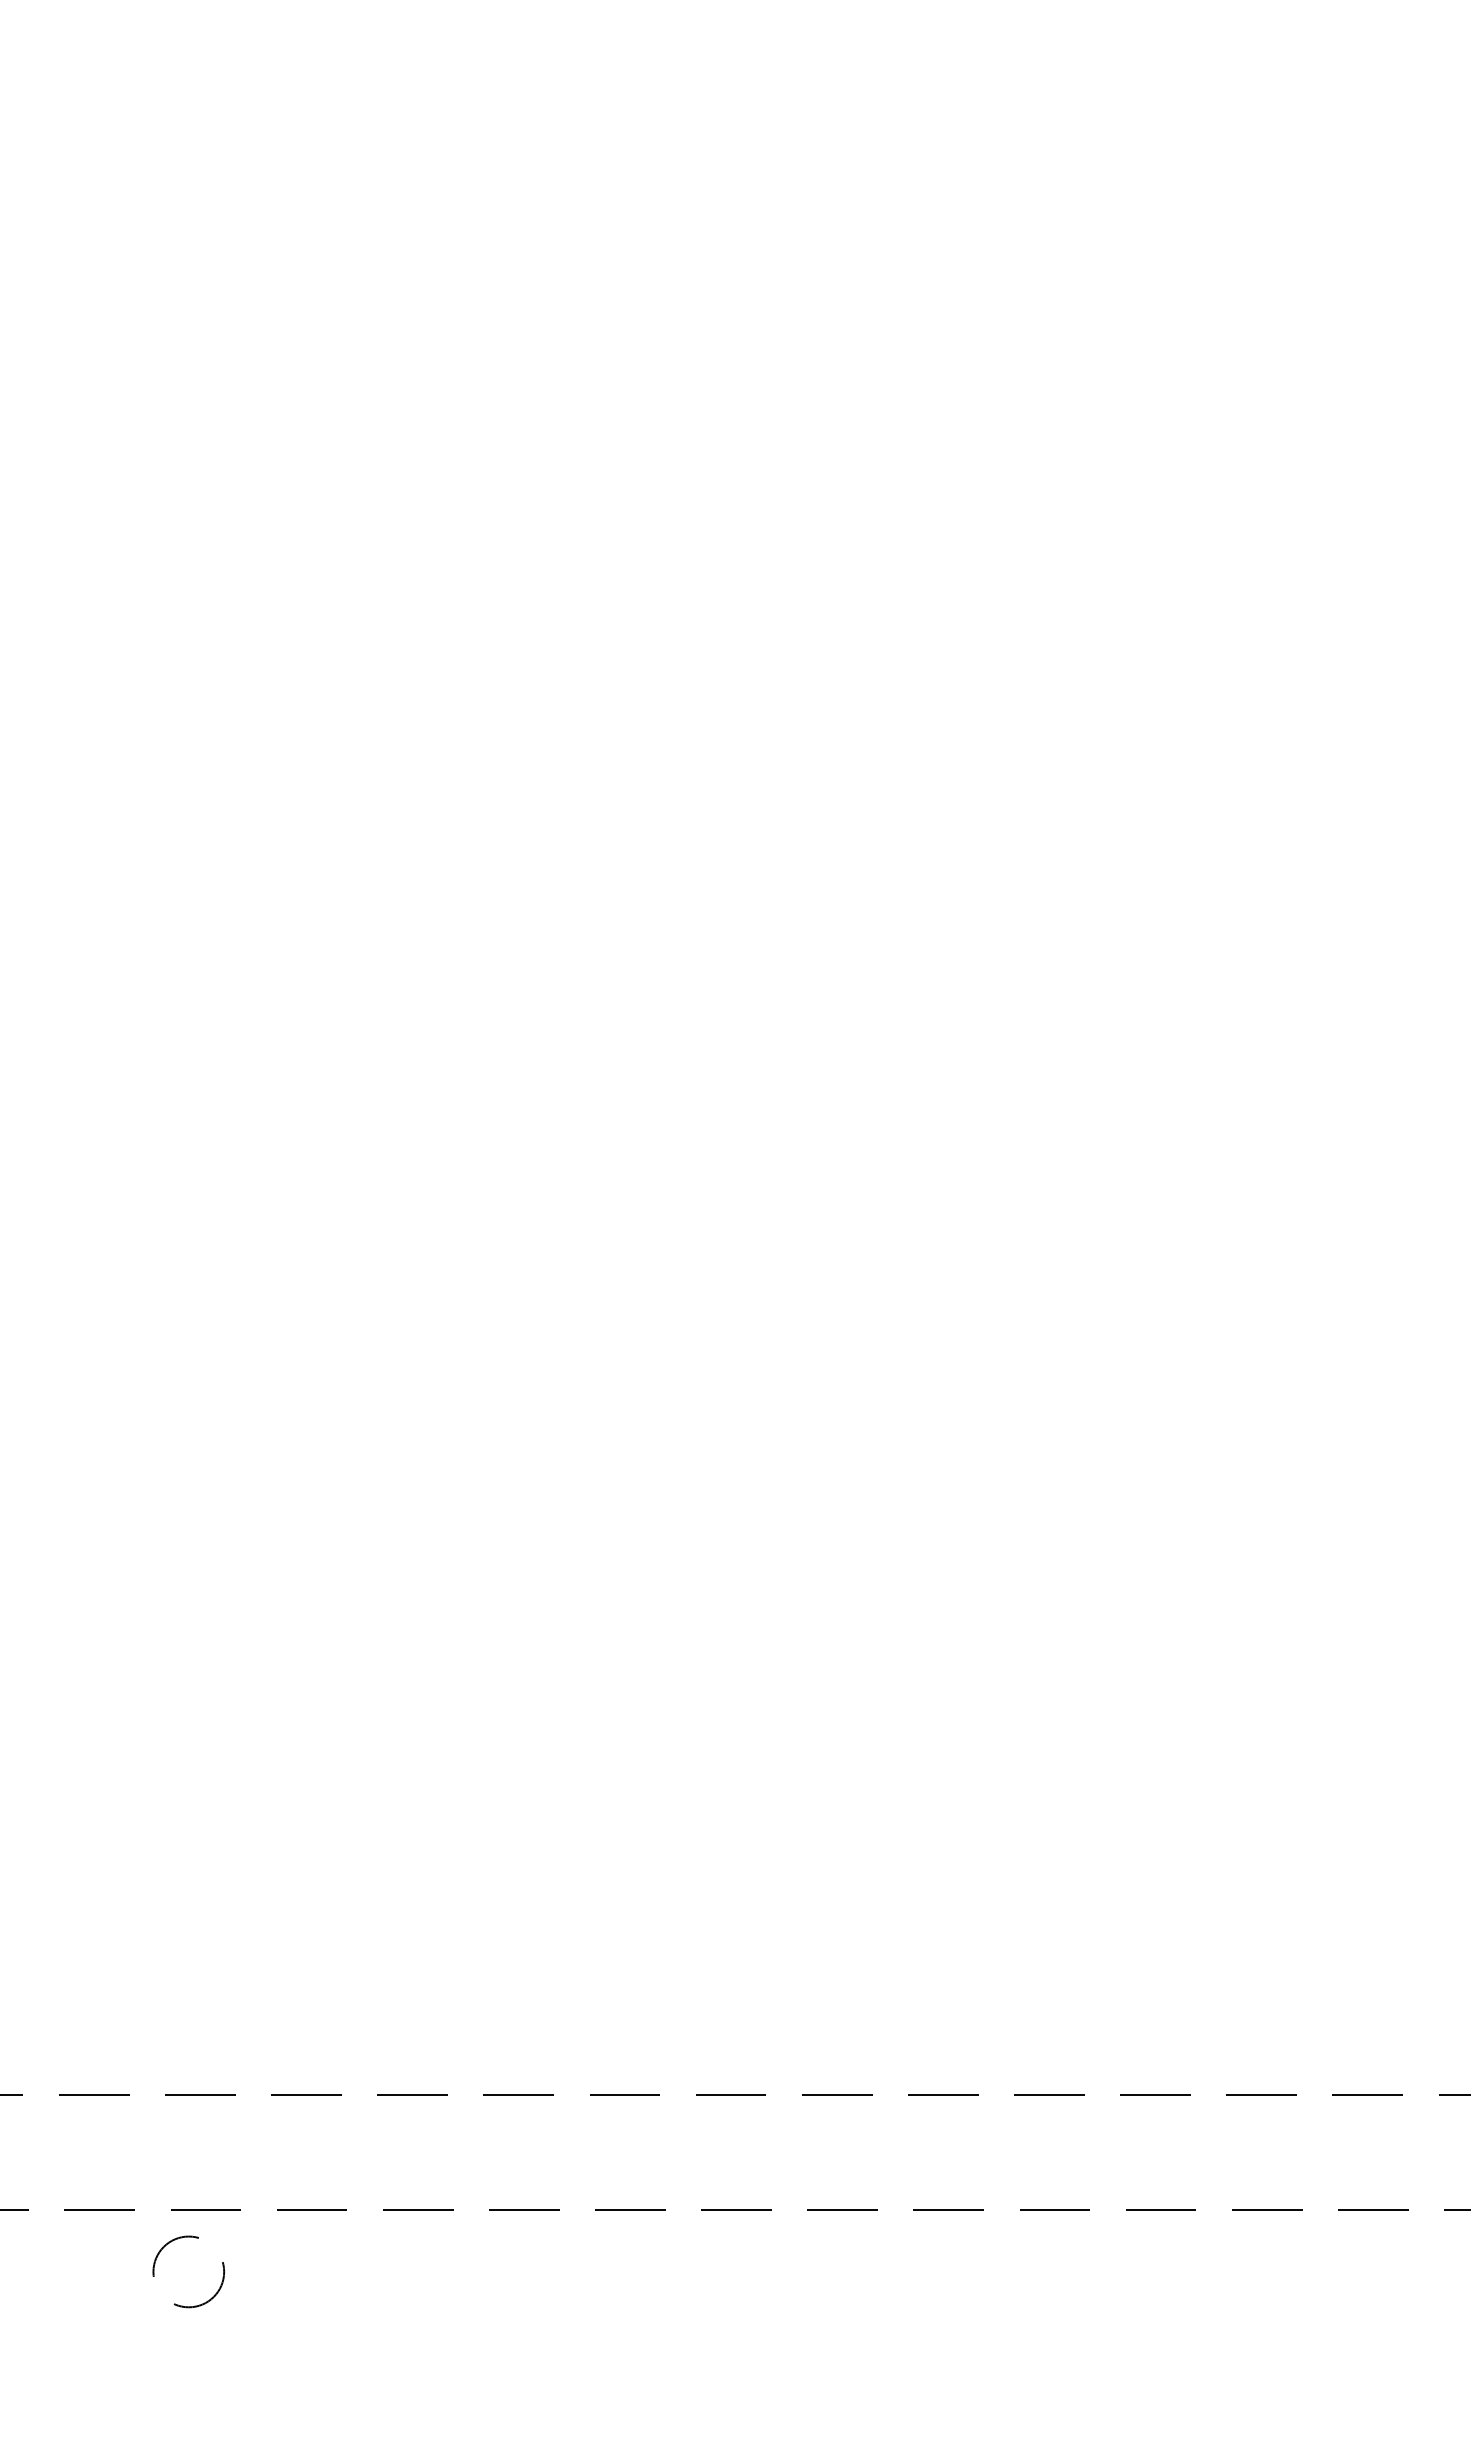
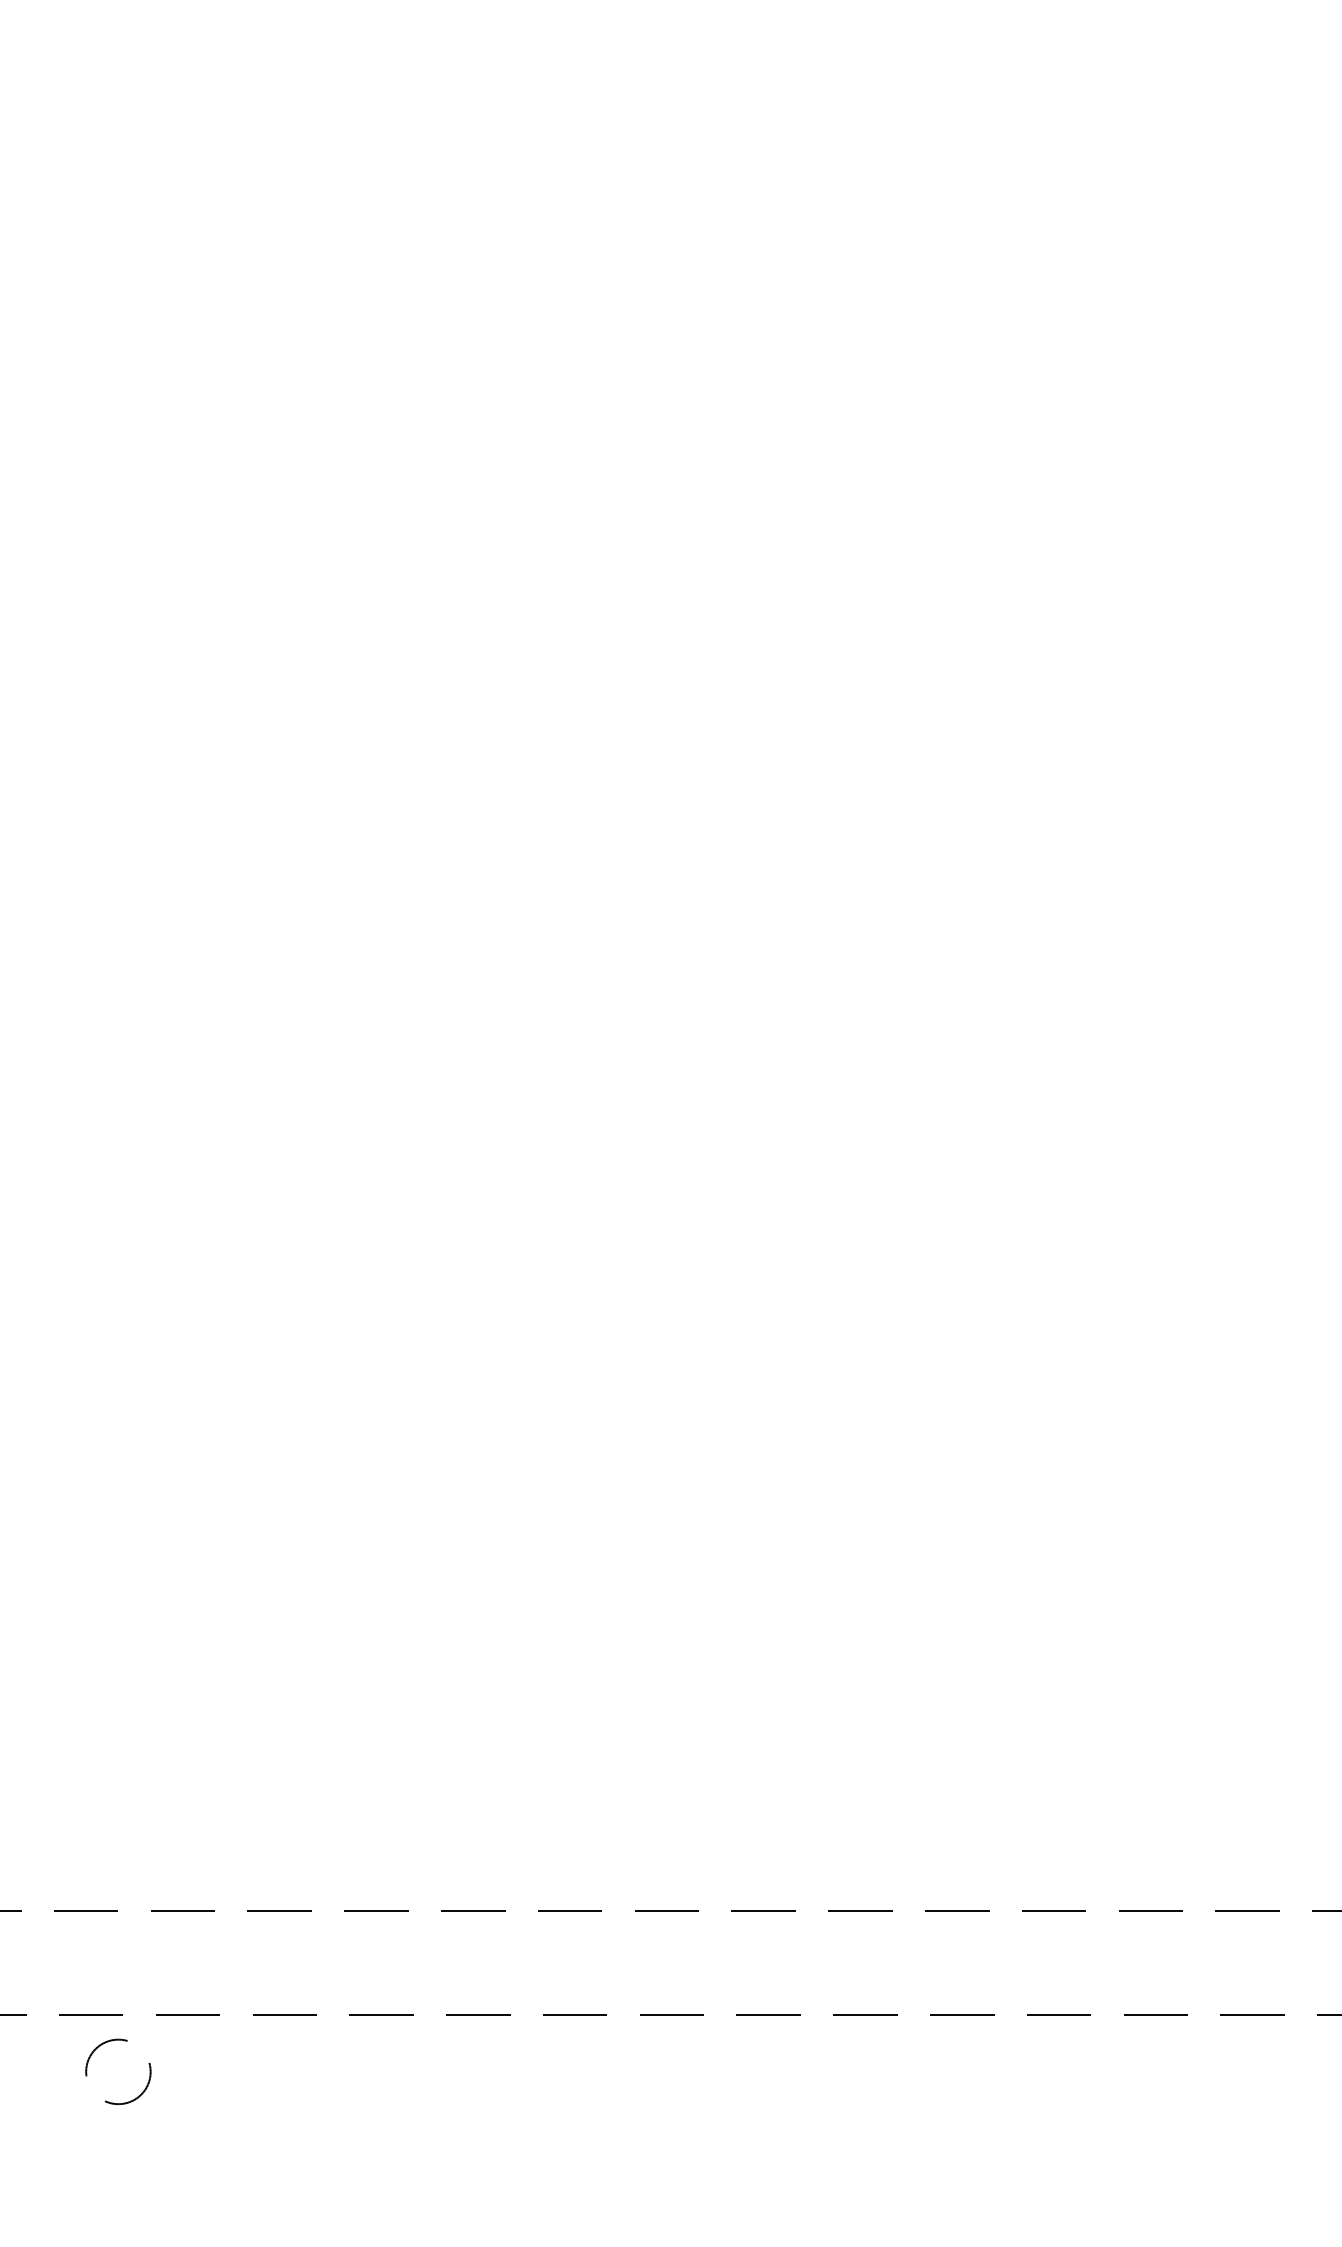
circle: (188, 2271) -> (118, 2071), moved

